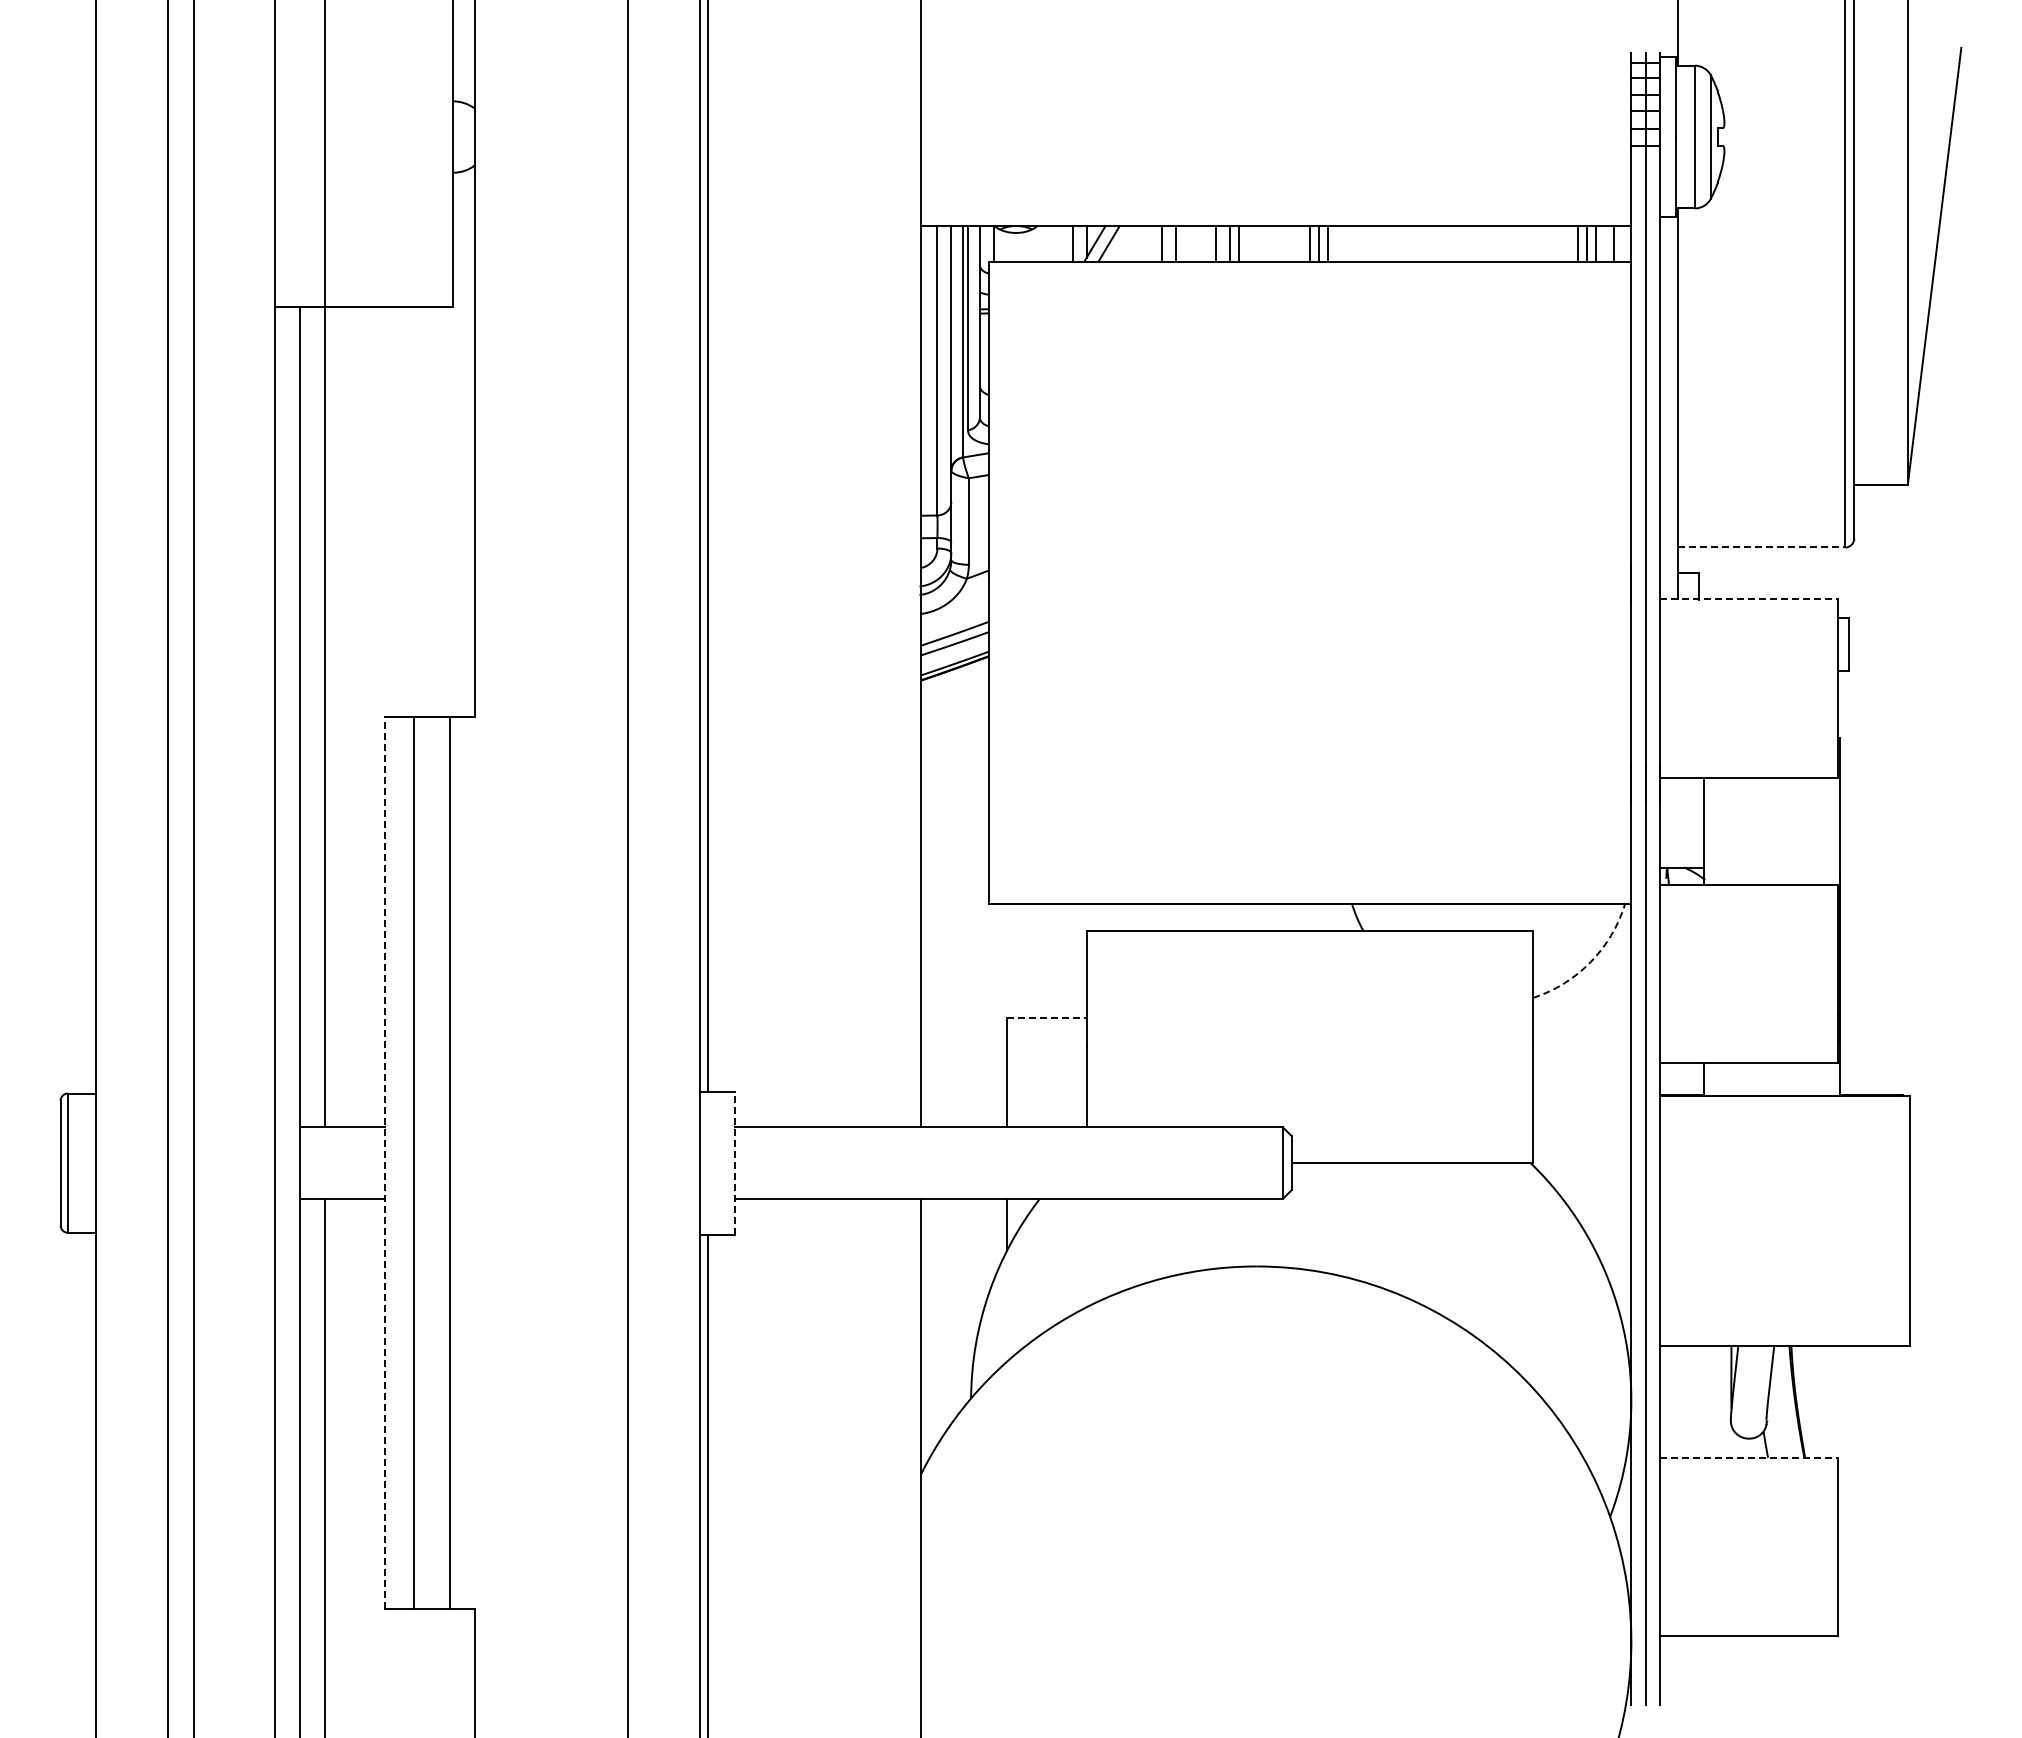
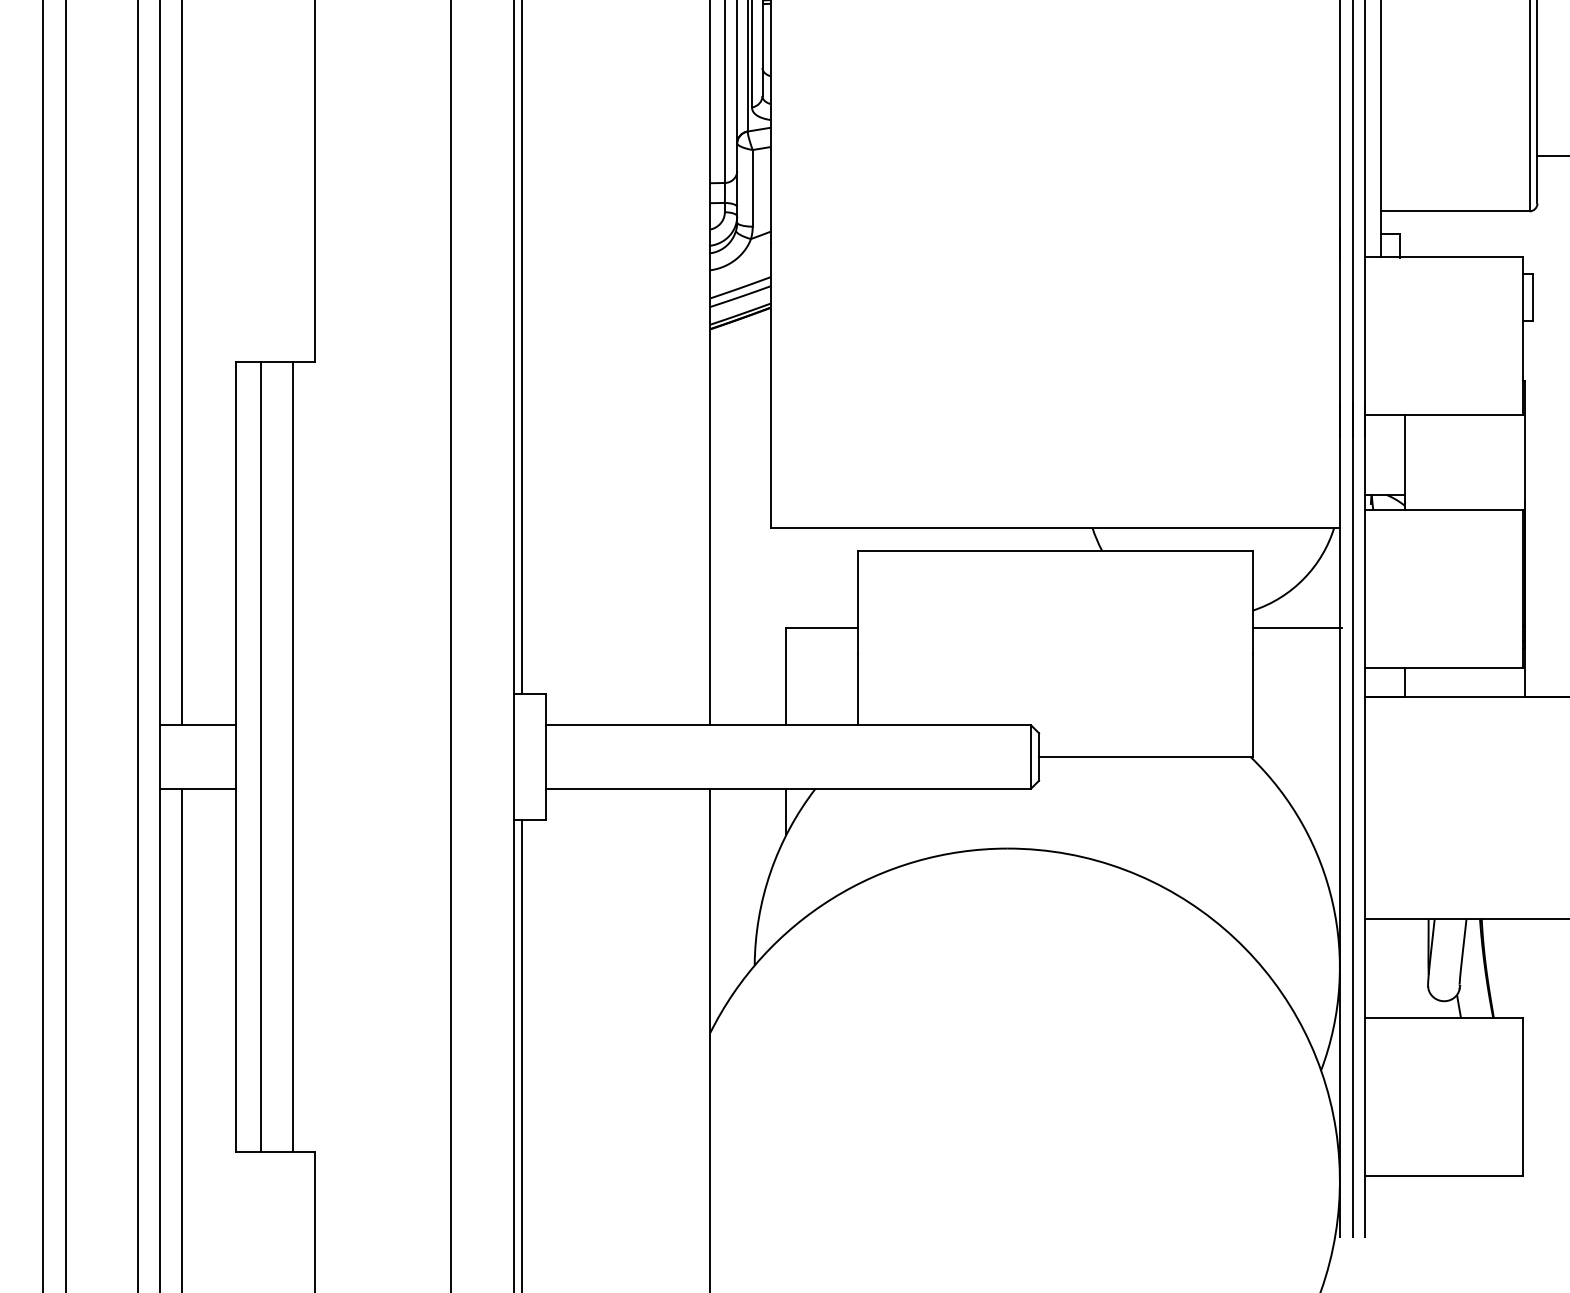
line: (1761, 547) -> (1455, 211), dashed -> solid
line: (1749, 599) -> (1444, 257), dashed -> solid
arc: (1590, 962) -> (1303, 579), dashed -> solid
line: (1047, 1017) -> (822, 627), dashed -> solid
line: (1583, 1017) -> (1297, 627), added
line: (385, 1162) -> (235, 756), dashed -> solid
line: (735, 1162) -> (545, 756), dashed -> solid
line: (1749, 1457) -> (1444, 1017), dashed -> solid

